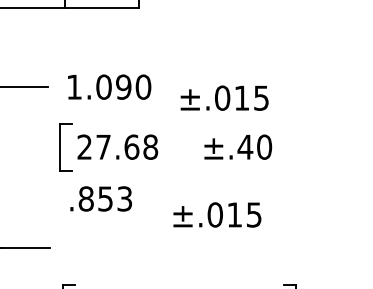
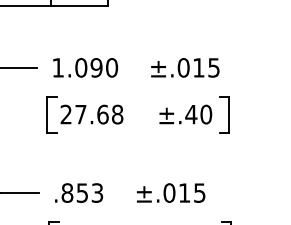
text: (224, 97) -> (185, 67), moved
part: (287, 147) -> (224, 114), added
text: (100, 198) -> (78, 192), moved
text: (217, 214) -> (171, 192), moved

